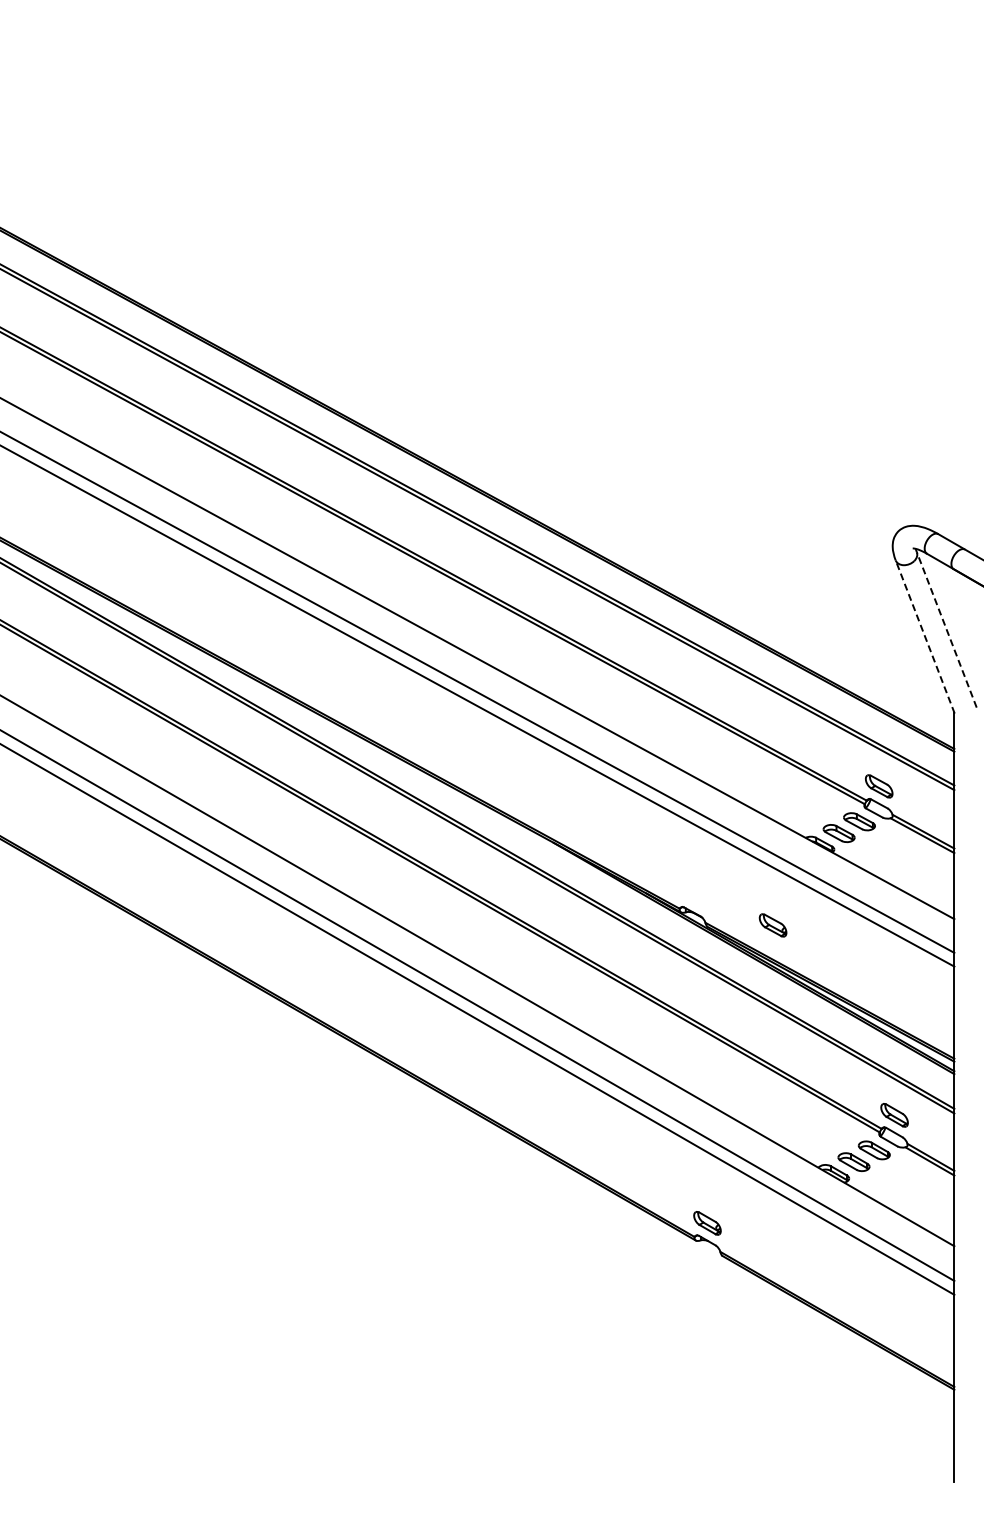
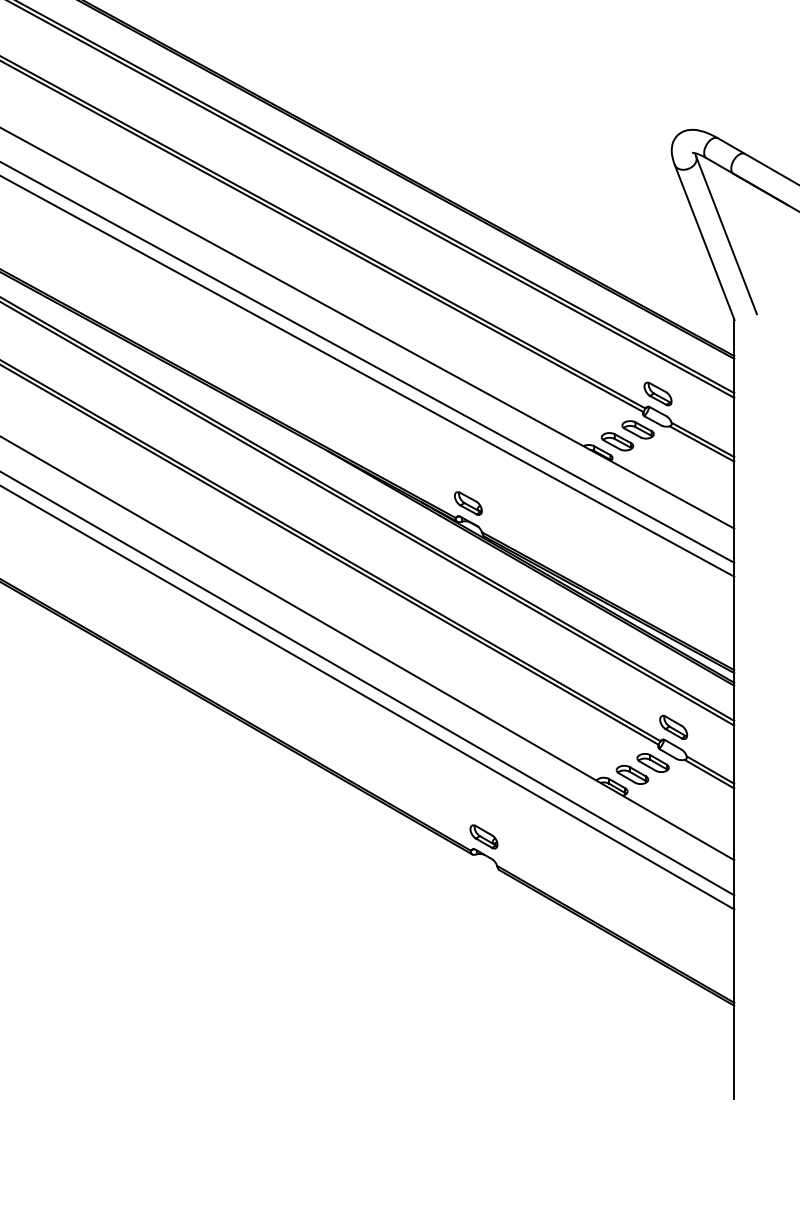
line: (946, 629) -> (726, 234), dashed -> solid
line: (925, 636) -> (705, 242), dashed -> solid
part: (772, 925) -> (467, 503), moved

